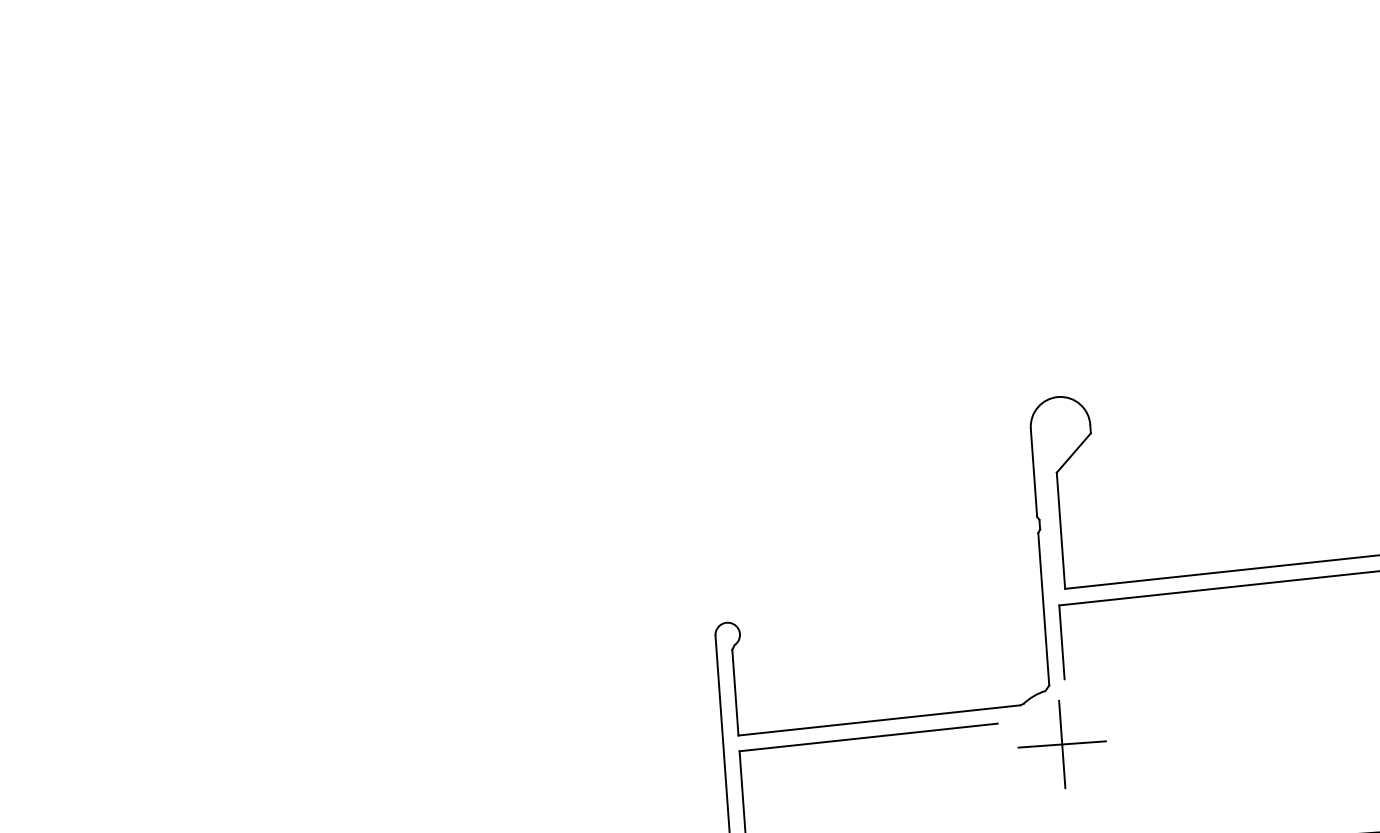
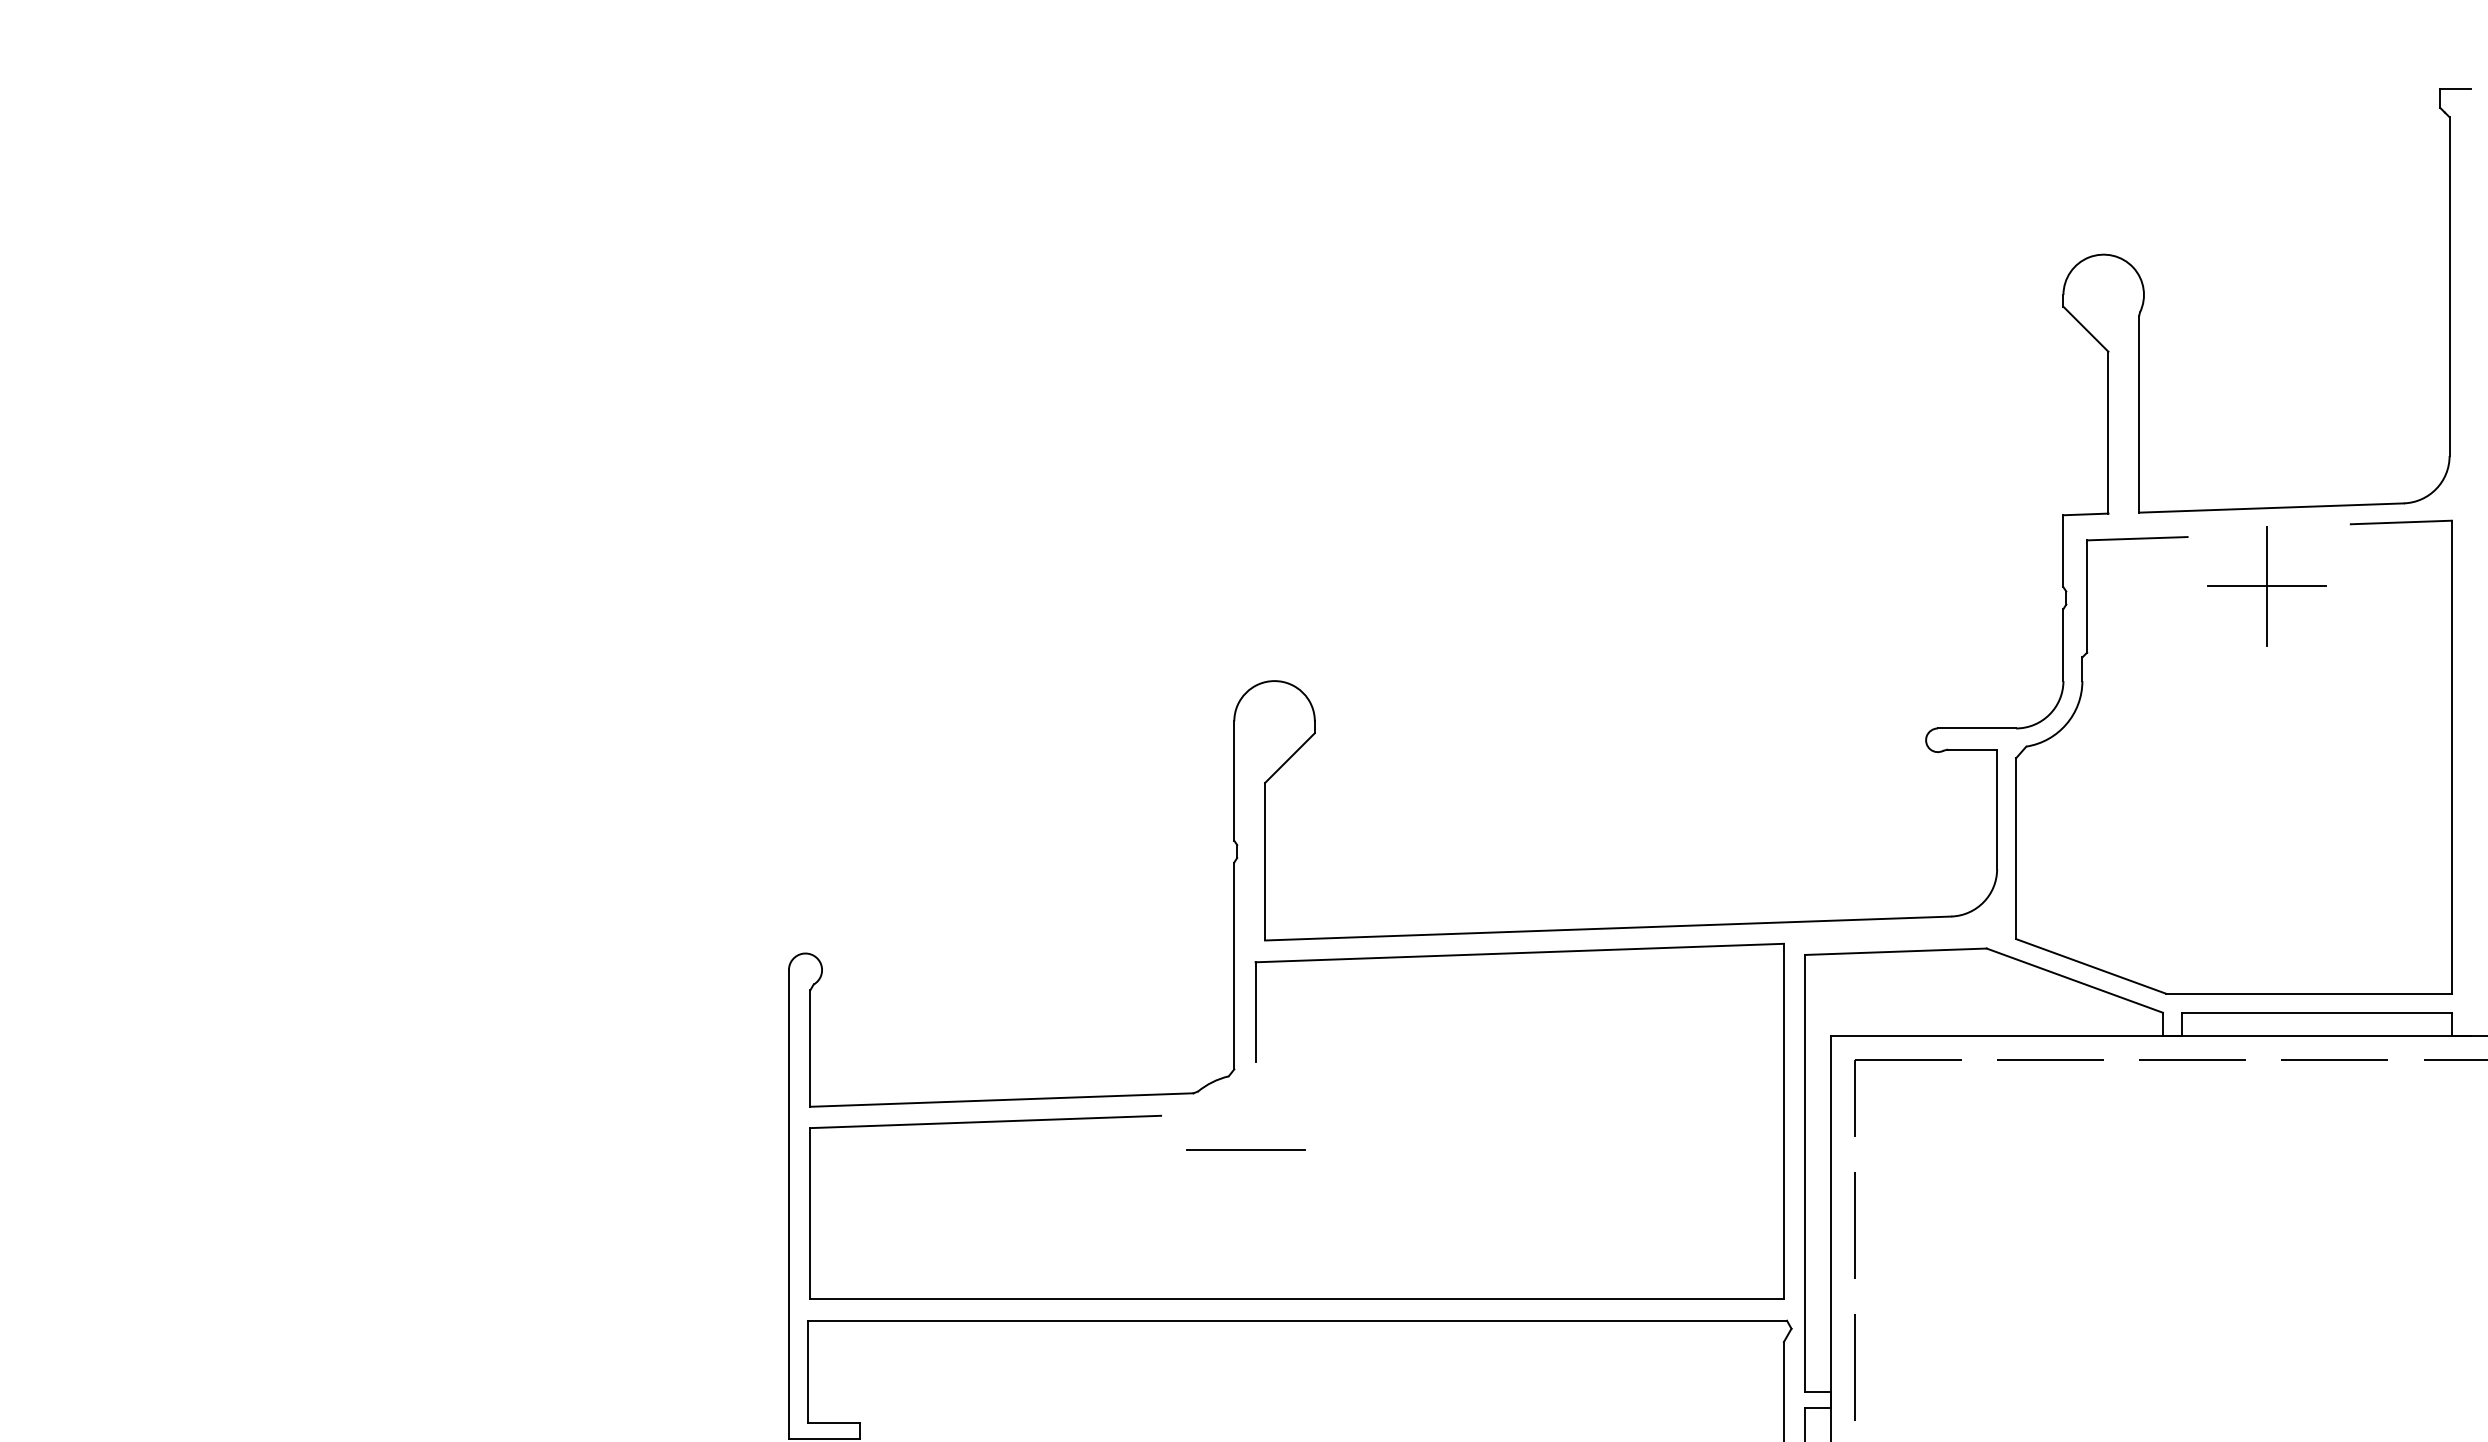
line: (1062, 743) -> (1246, 1149), removed

